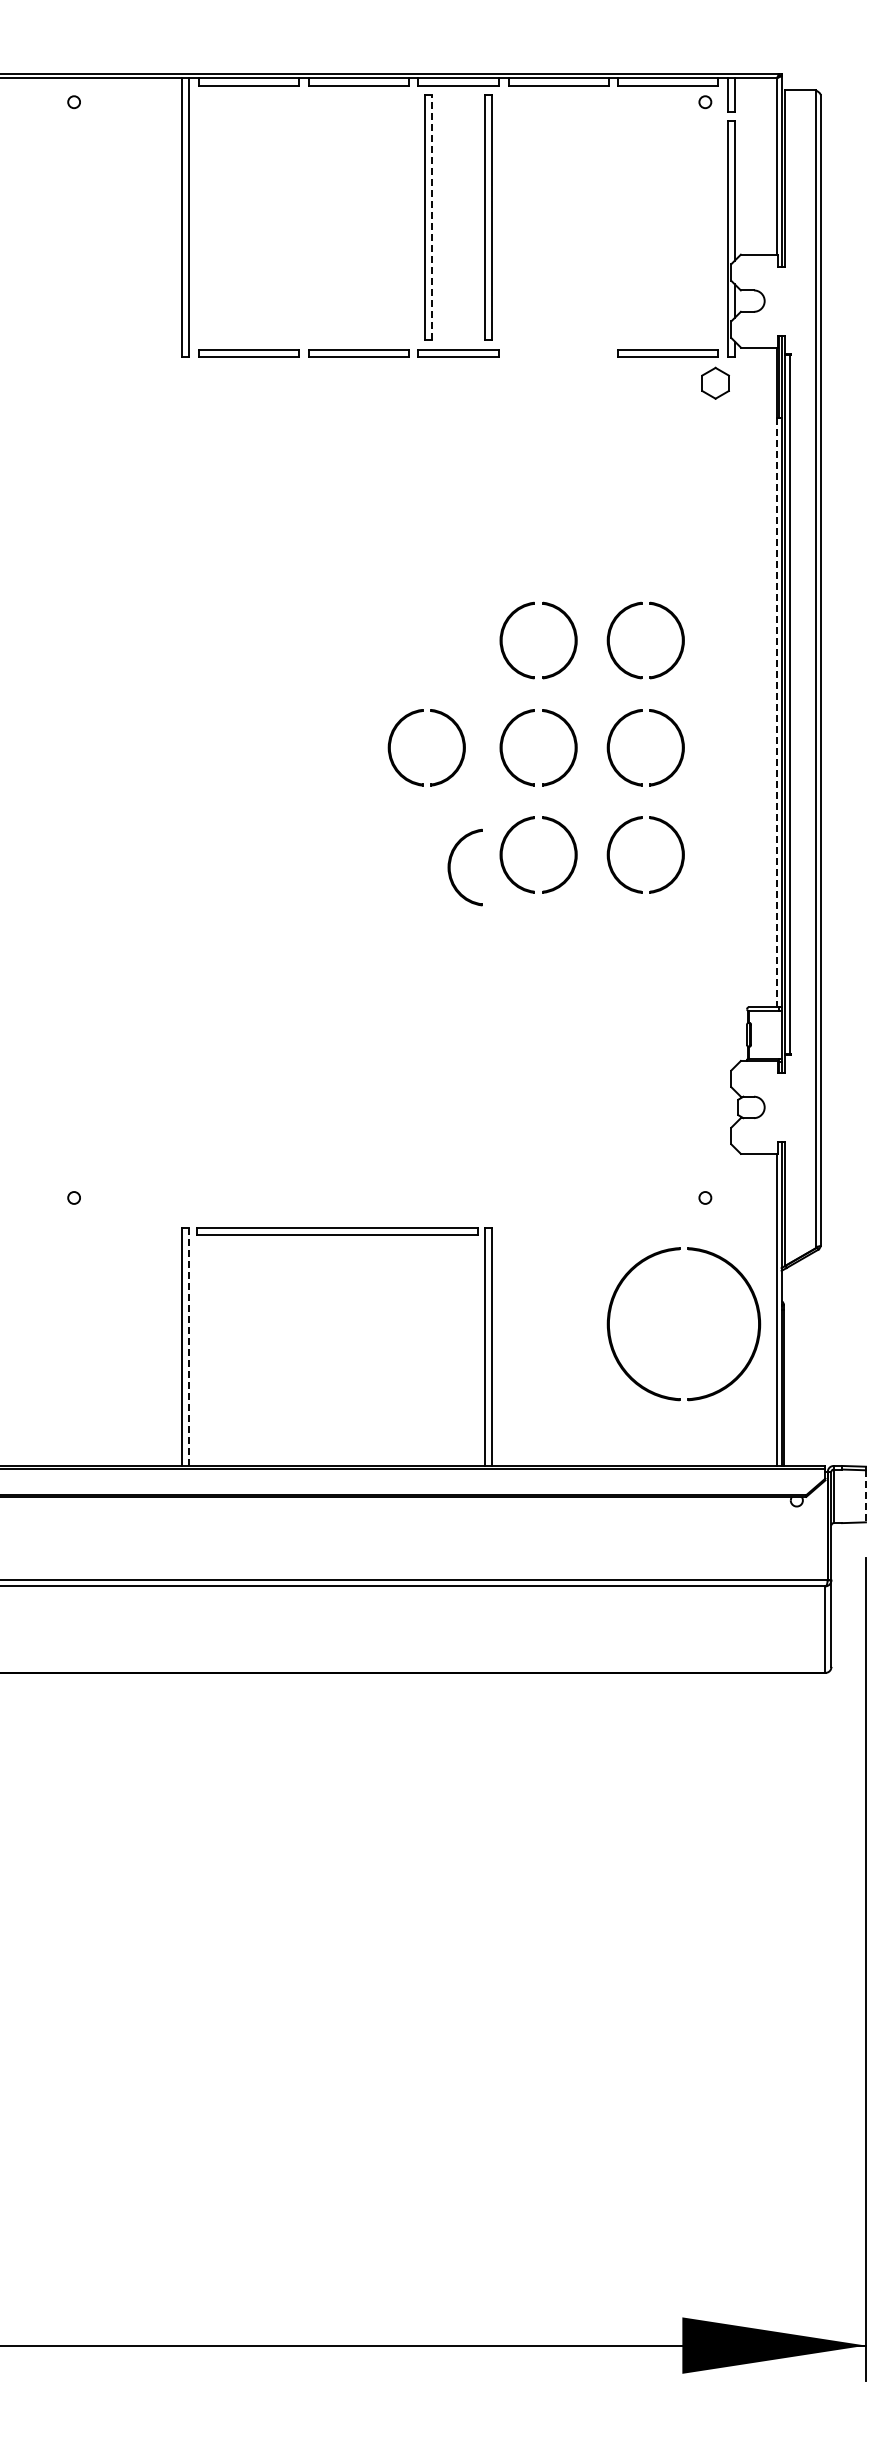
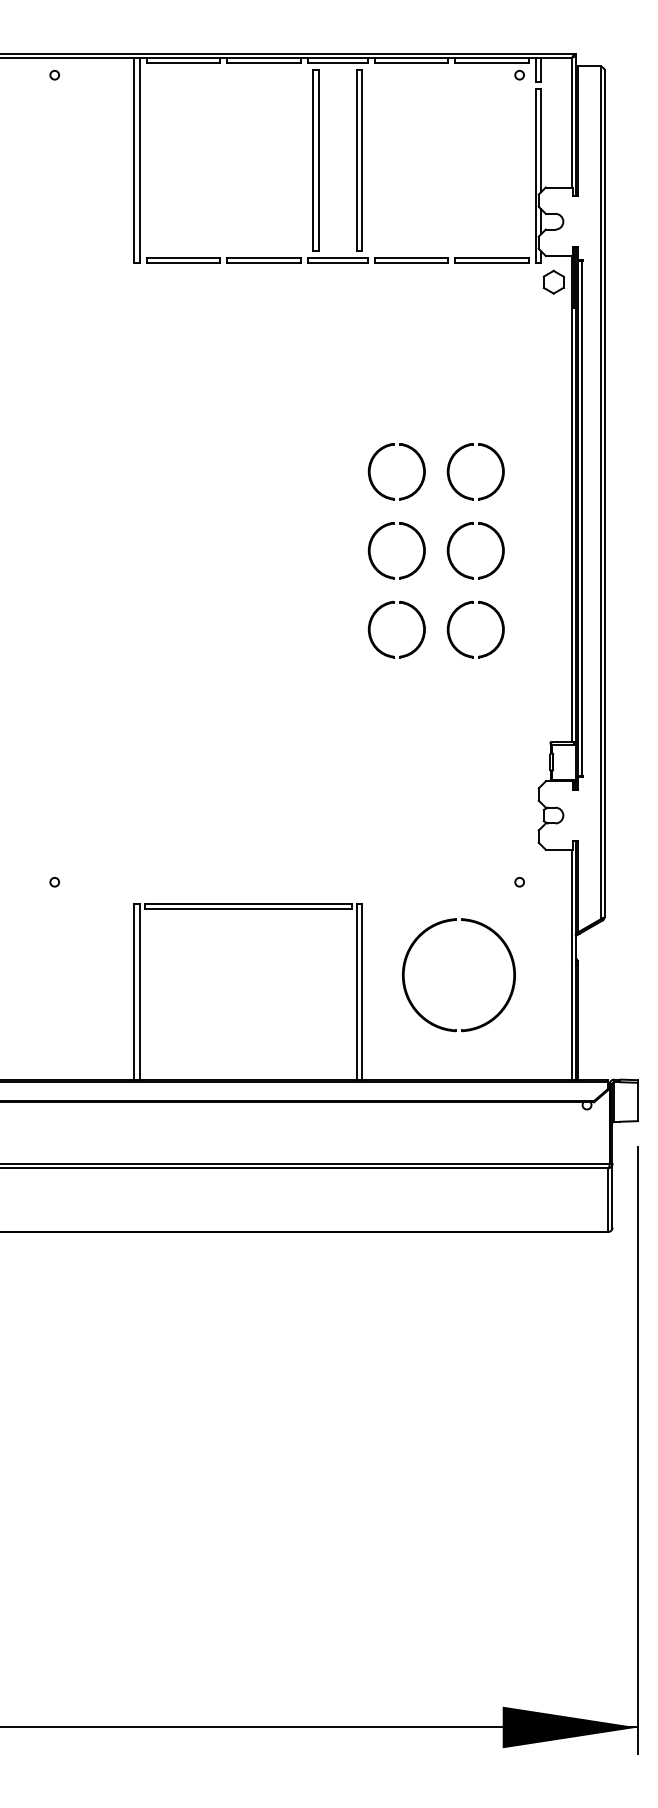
line: (432, 217) -> (318, 160), dashed -> solid
part: (558, 353) -> (411, 260), added
part: (715, 382) -> (553, 281), moved
line: (776, 712) -> (572, 524), dashed -> solid
part: (393, 735) -> (289, 541), removed
part: (450, 867) -> (331, 638), removed
part: (611, 1337) -> (405, 985), moved
line: (189, 1346) -> (139, 991), dashed -> solid
line: (865, 1496) -> (637, 1102), dashed -> solid

